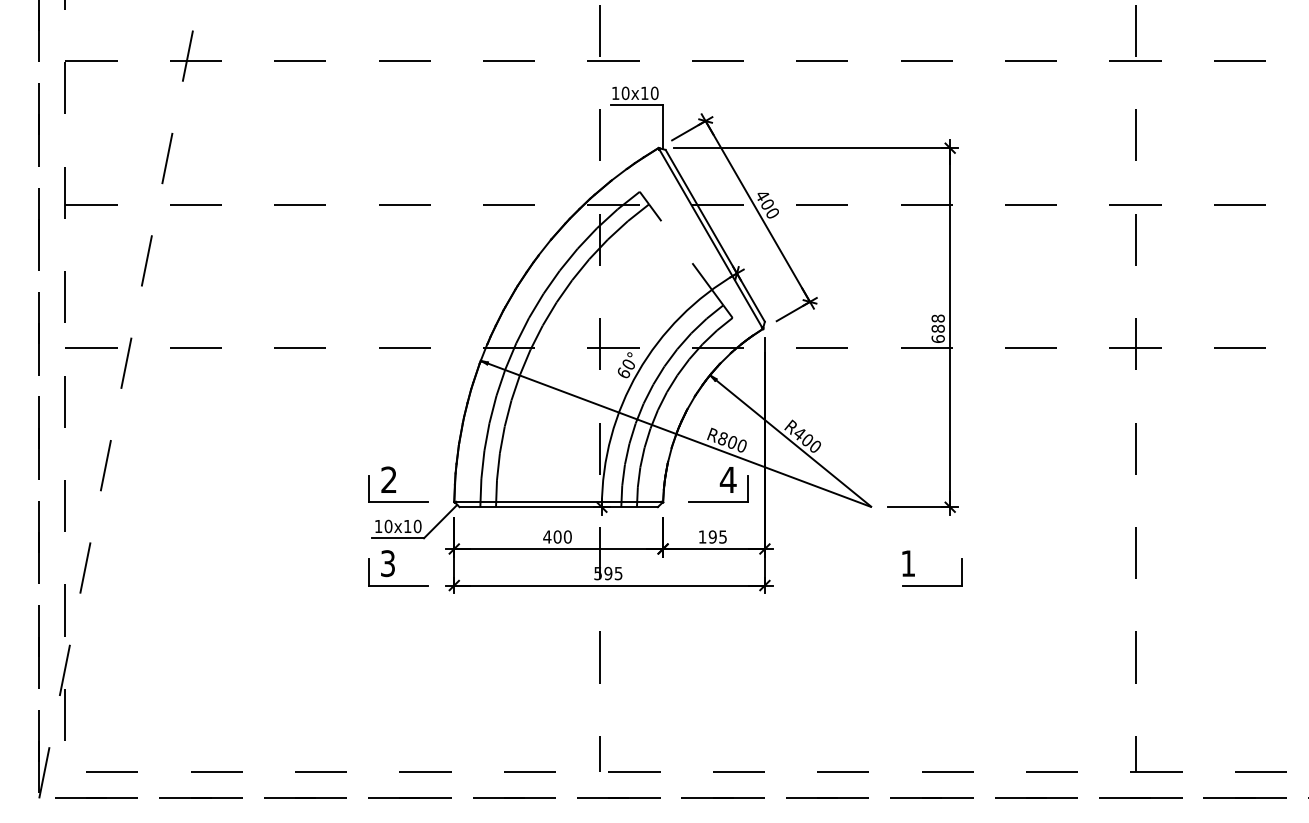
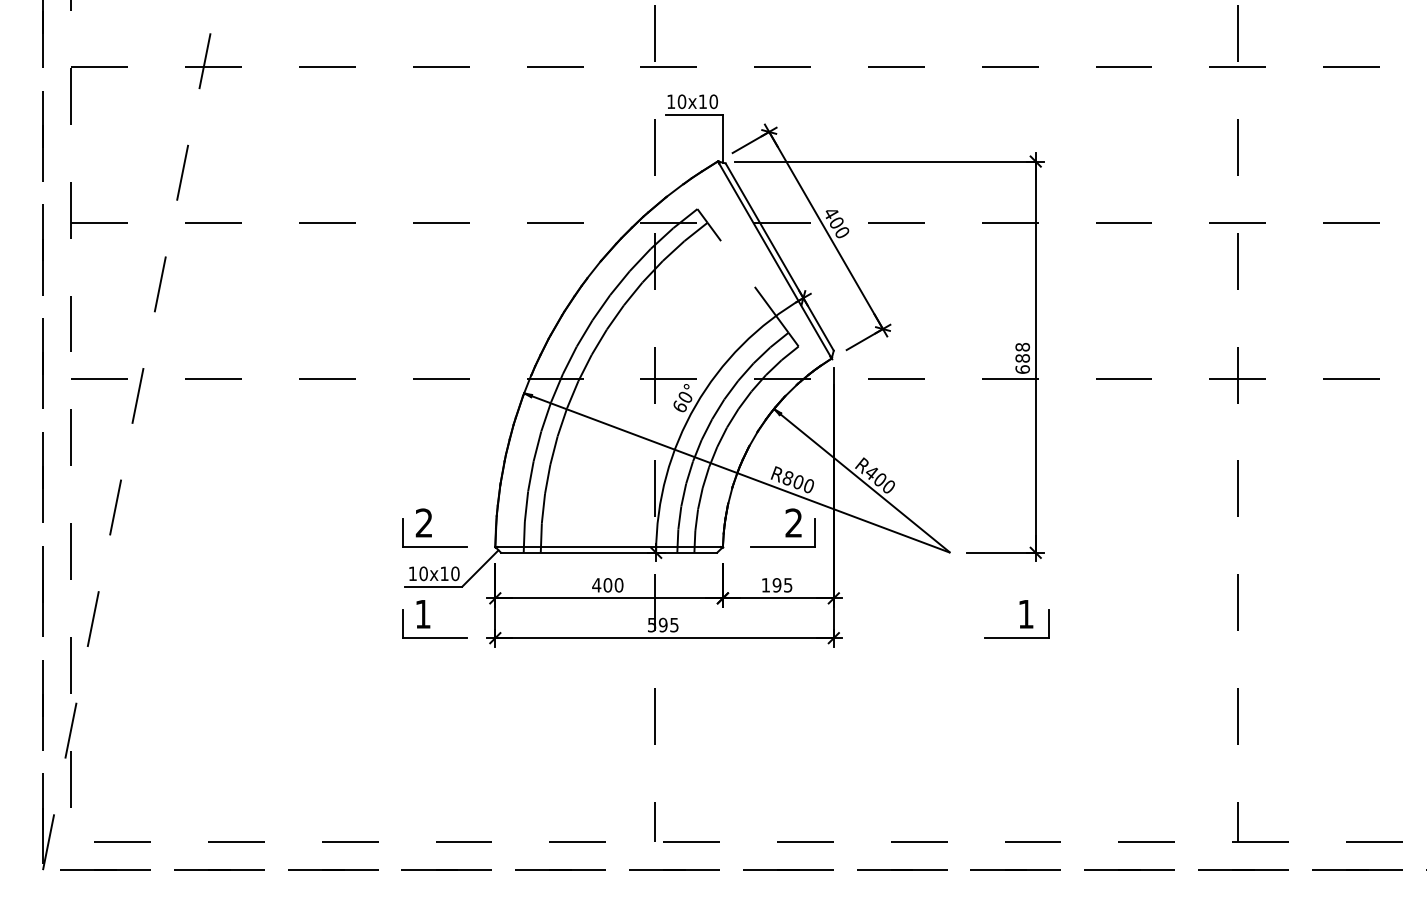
text: (727, 479) -> (793, 522), 4 -> 2
text: (387, 563) -> (422, 614), 3 -> 1
text: (908, 563) -> (1026, 614), moved

